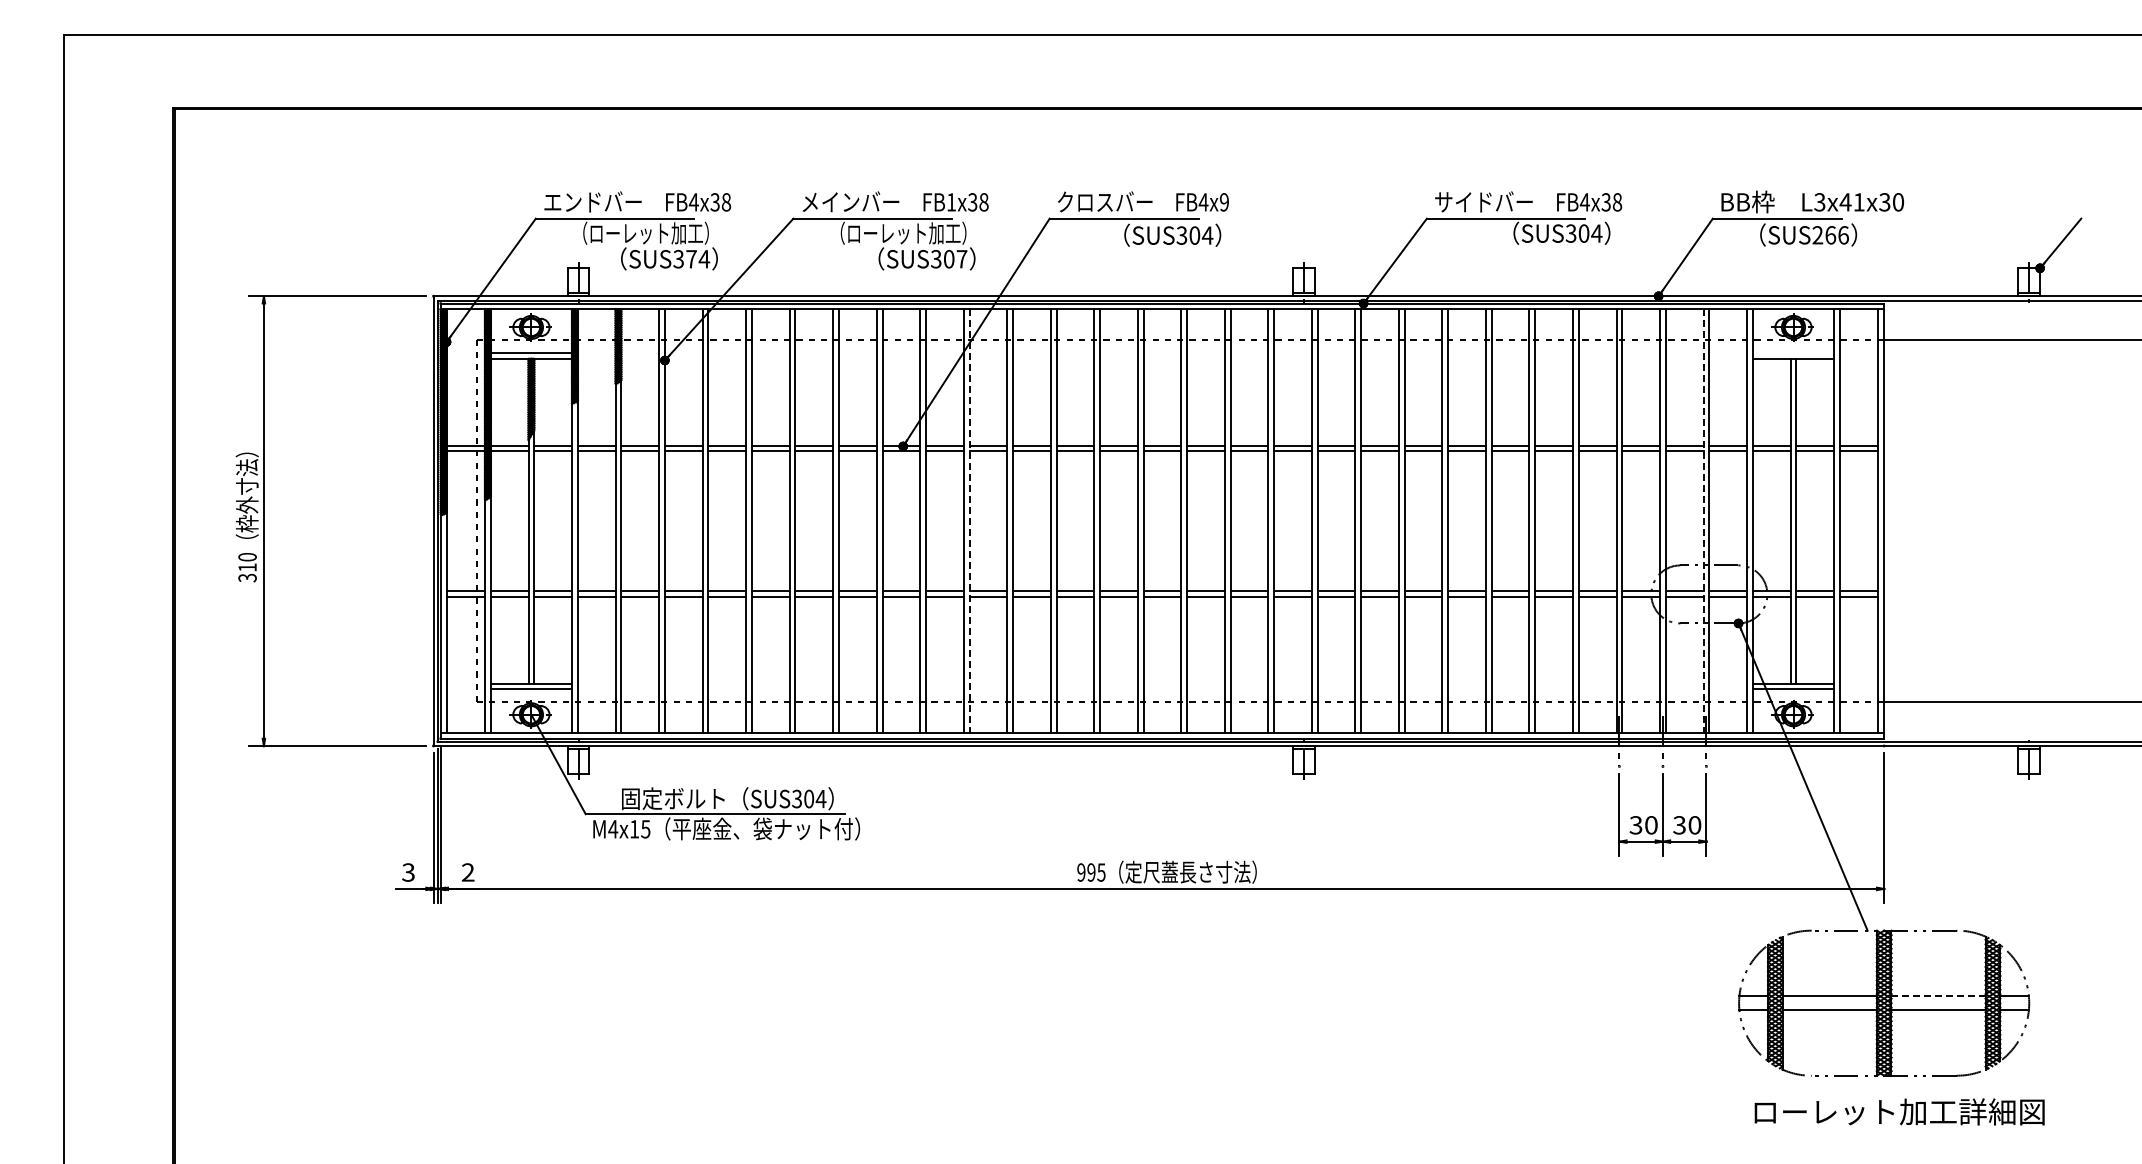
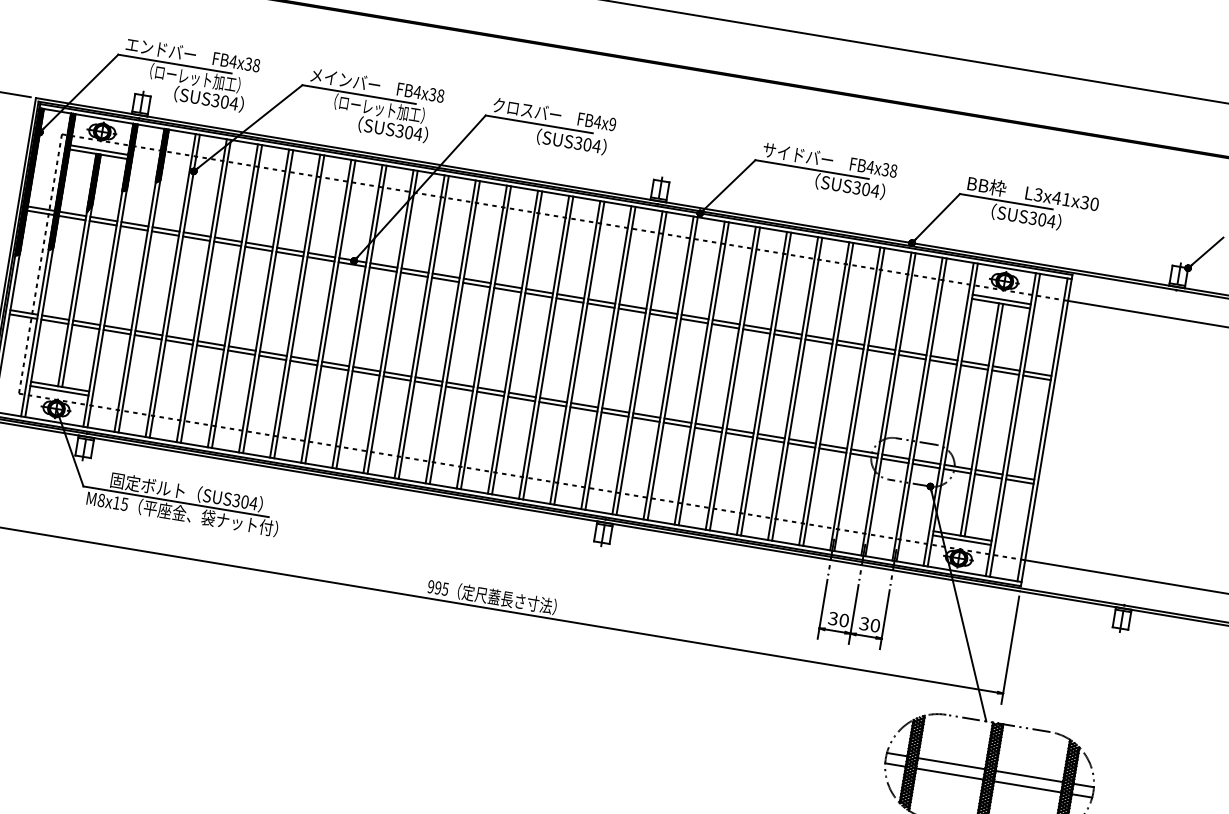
text: (951, 202) -> (417, 92), FB1x38 -> FB4x38
text: (1830, 235) -> (1042, 219), SUS266 -> SUS304
text: (691, 258) -> (224, 101), SUS374 -> SUS304
text: (961, 259) -> (417, 134), SUS307 -> SUS304
line: (1793, 352) -> (1001, 299), added
line: (969, 521) -> (392, 322), dashed -> solid
line: (1703, 521) -> (917, 409), dashed -> solid
text: (613, 829) -> (101, 500), M4x15 -> M8x15
line: (1939, 995) -> (1030, 776), dashed -> solid

